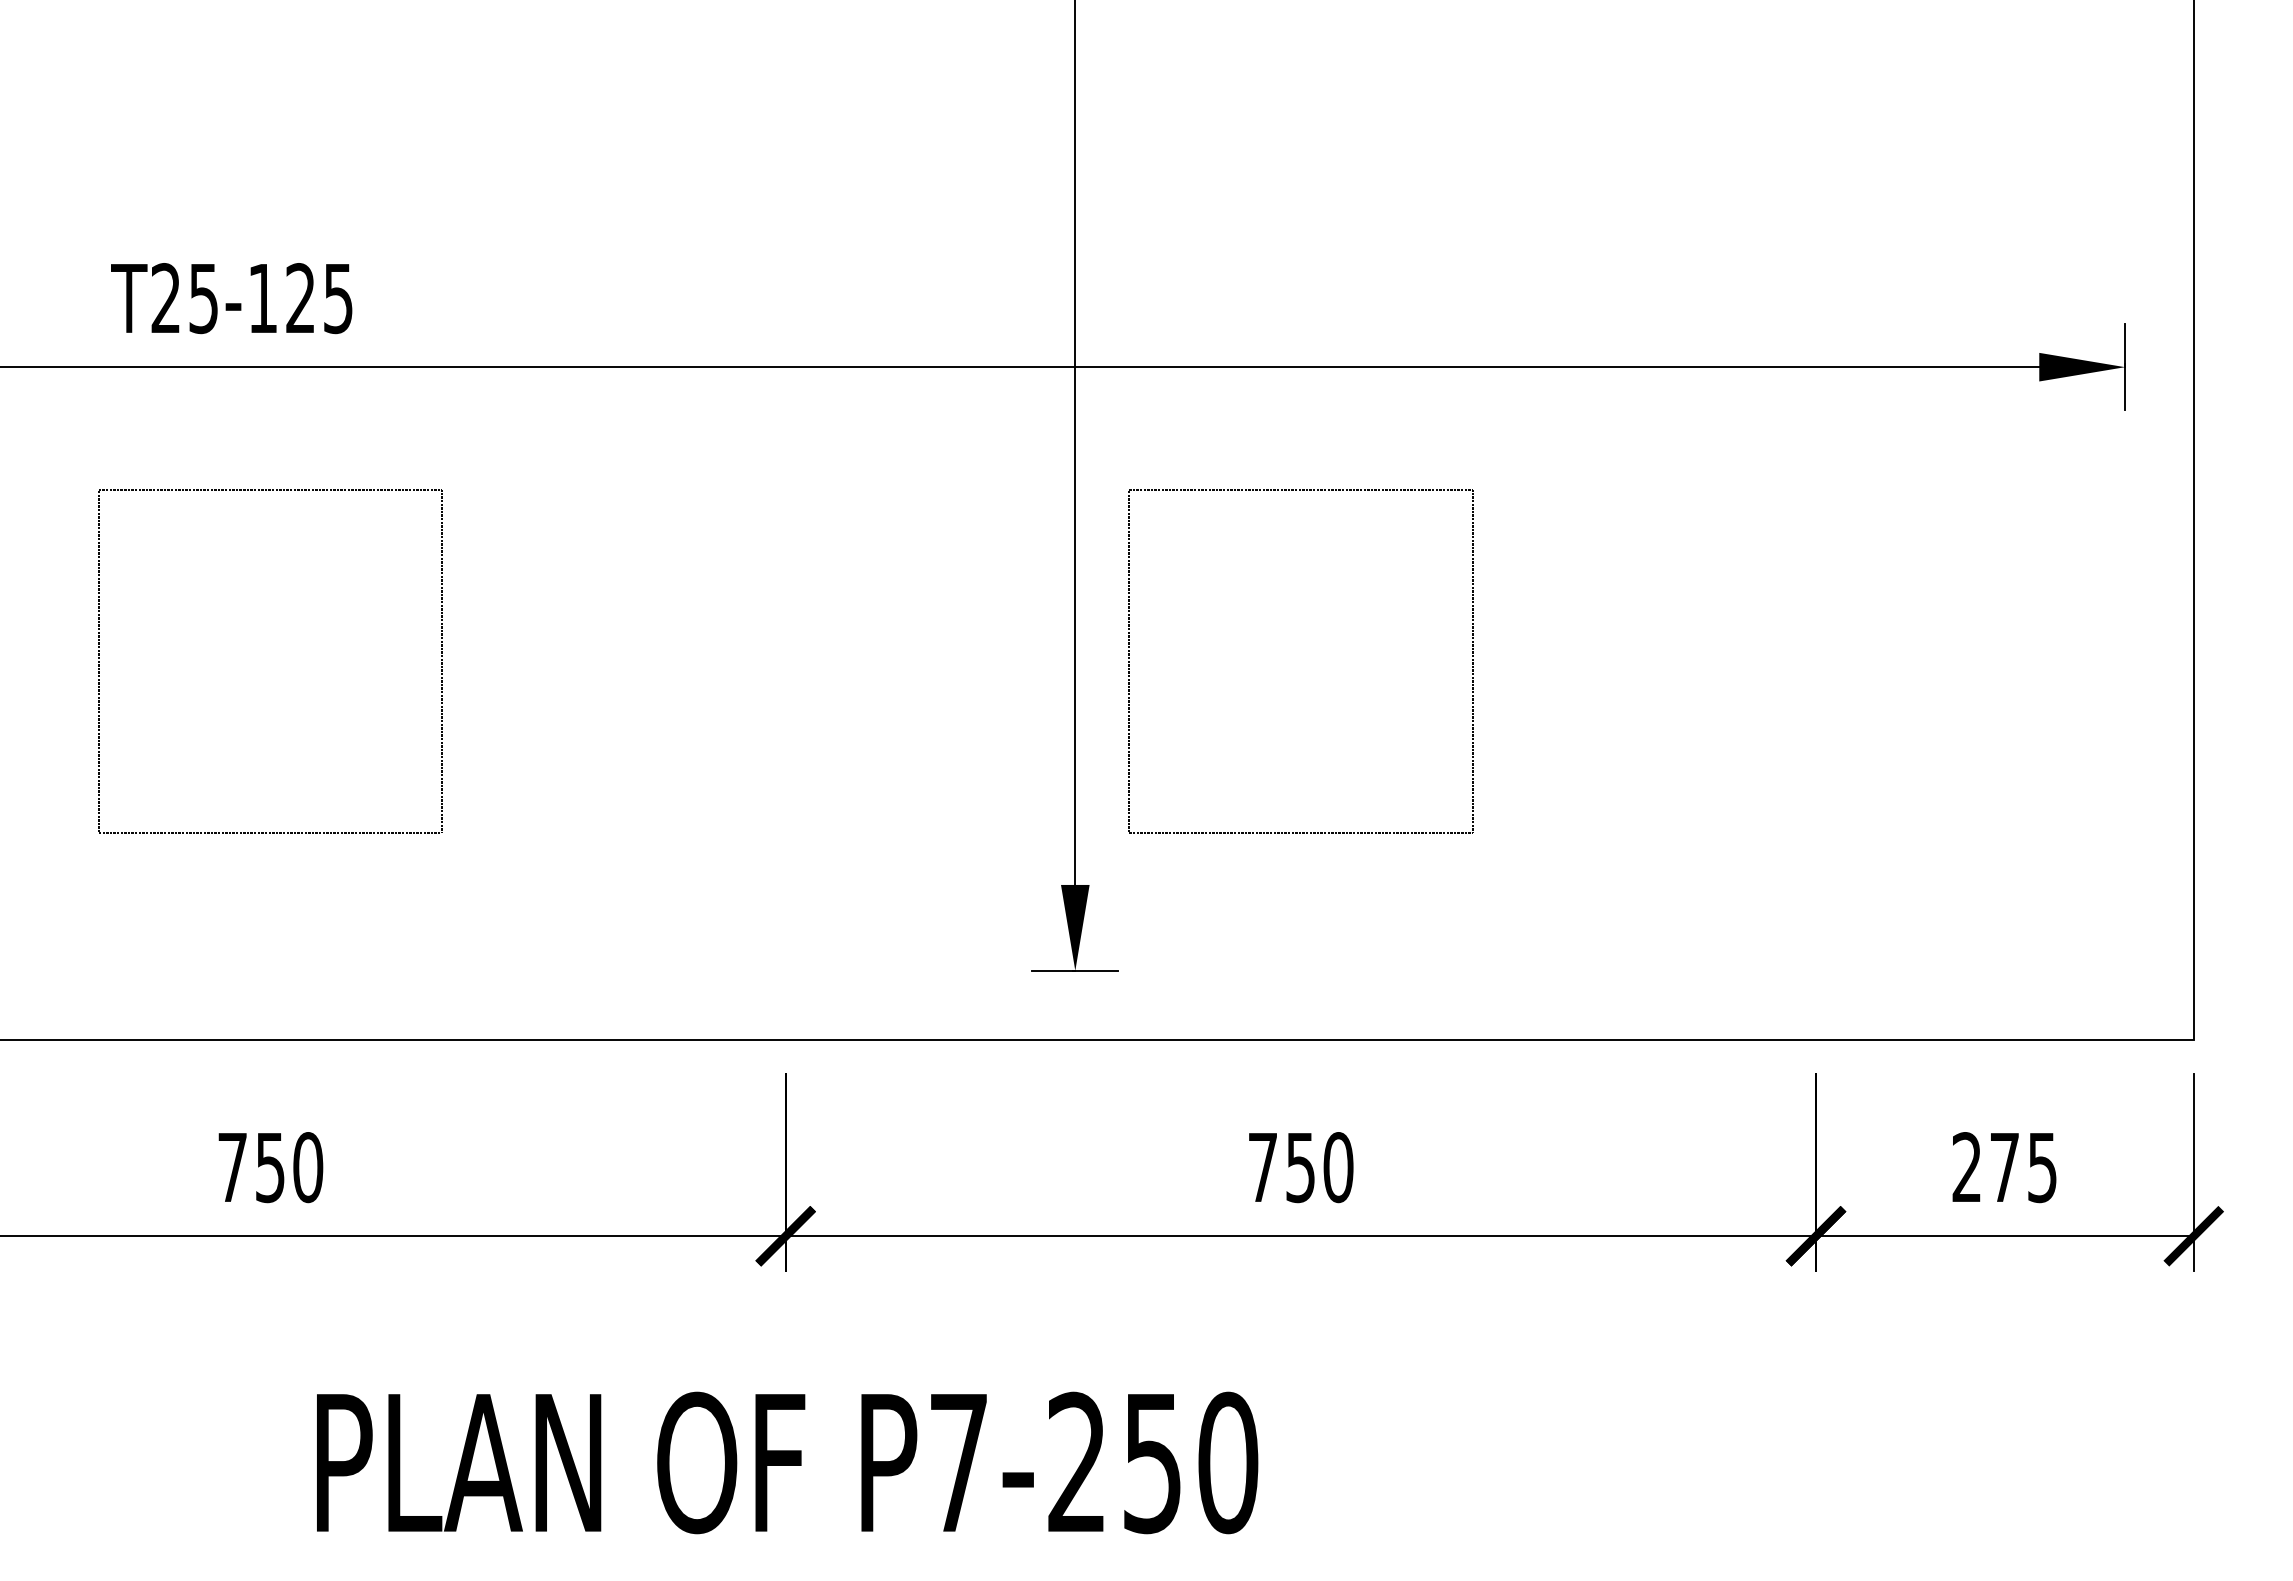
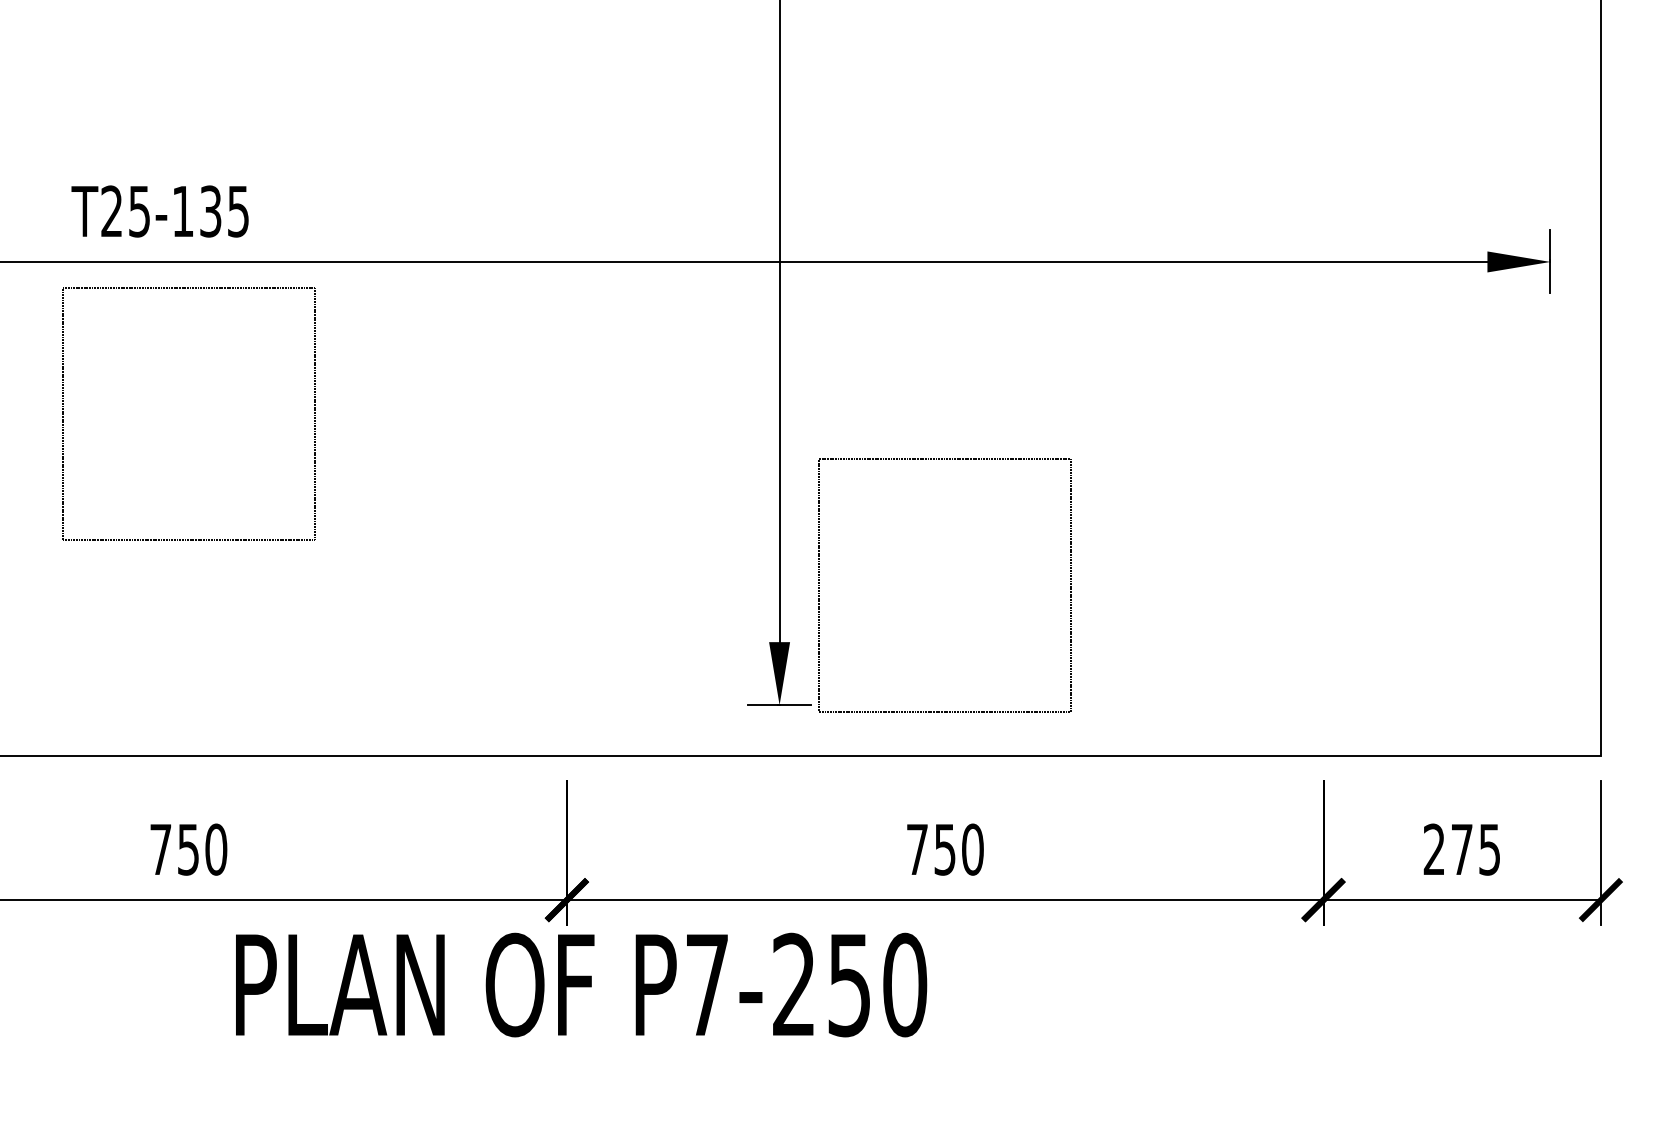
text: (300, 298) -> (210, 211), T25-125 -> T25-135
part: (270, 490) -> (188, 288), moved
part: (1300, 490) -> (944, 459), moved
text: (787, 1462) -> (581, 984), moved

